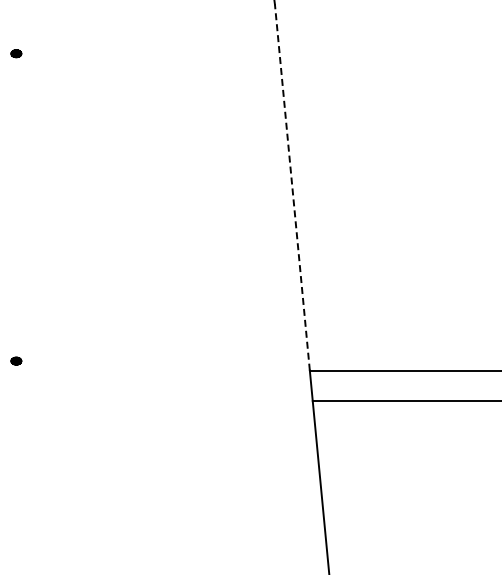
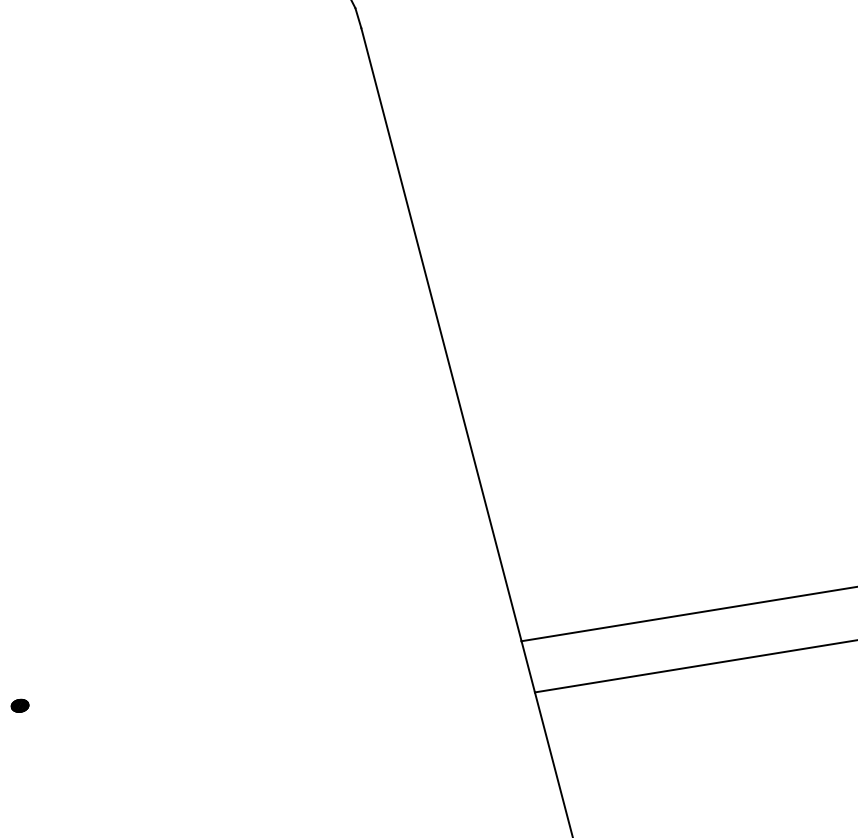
line: (292, 187) -> (441, 334), dashed -> solid

